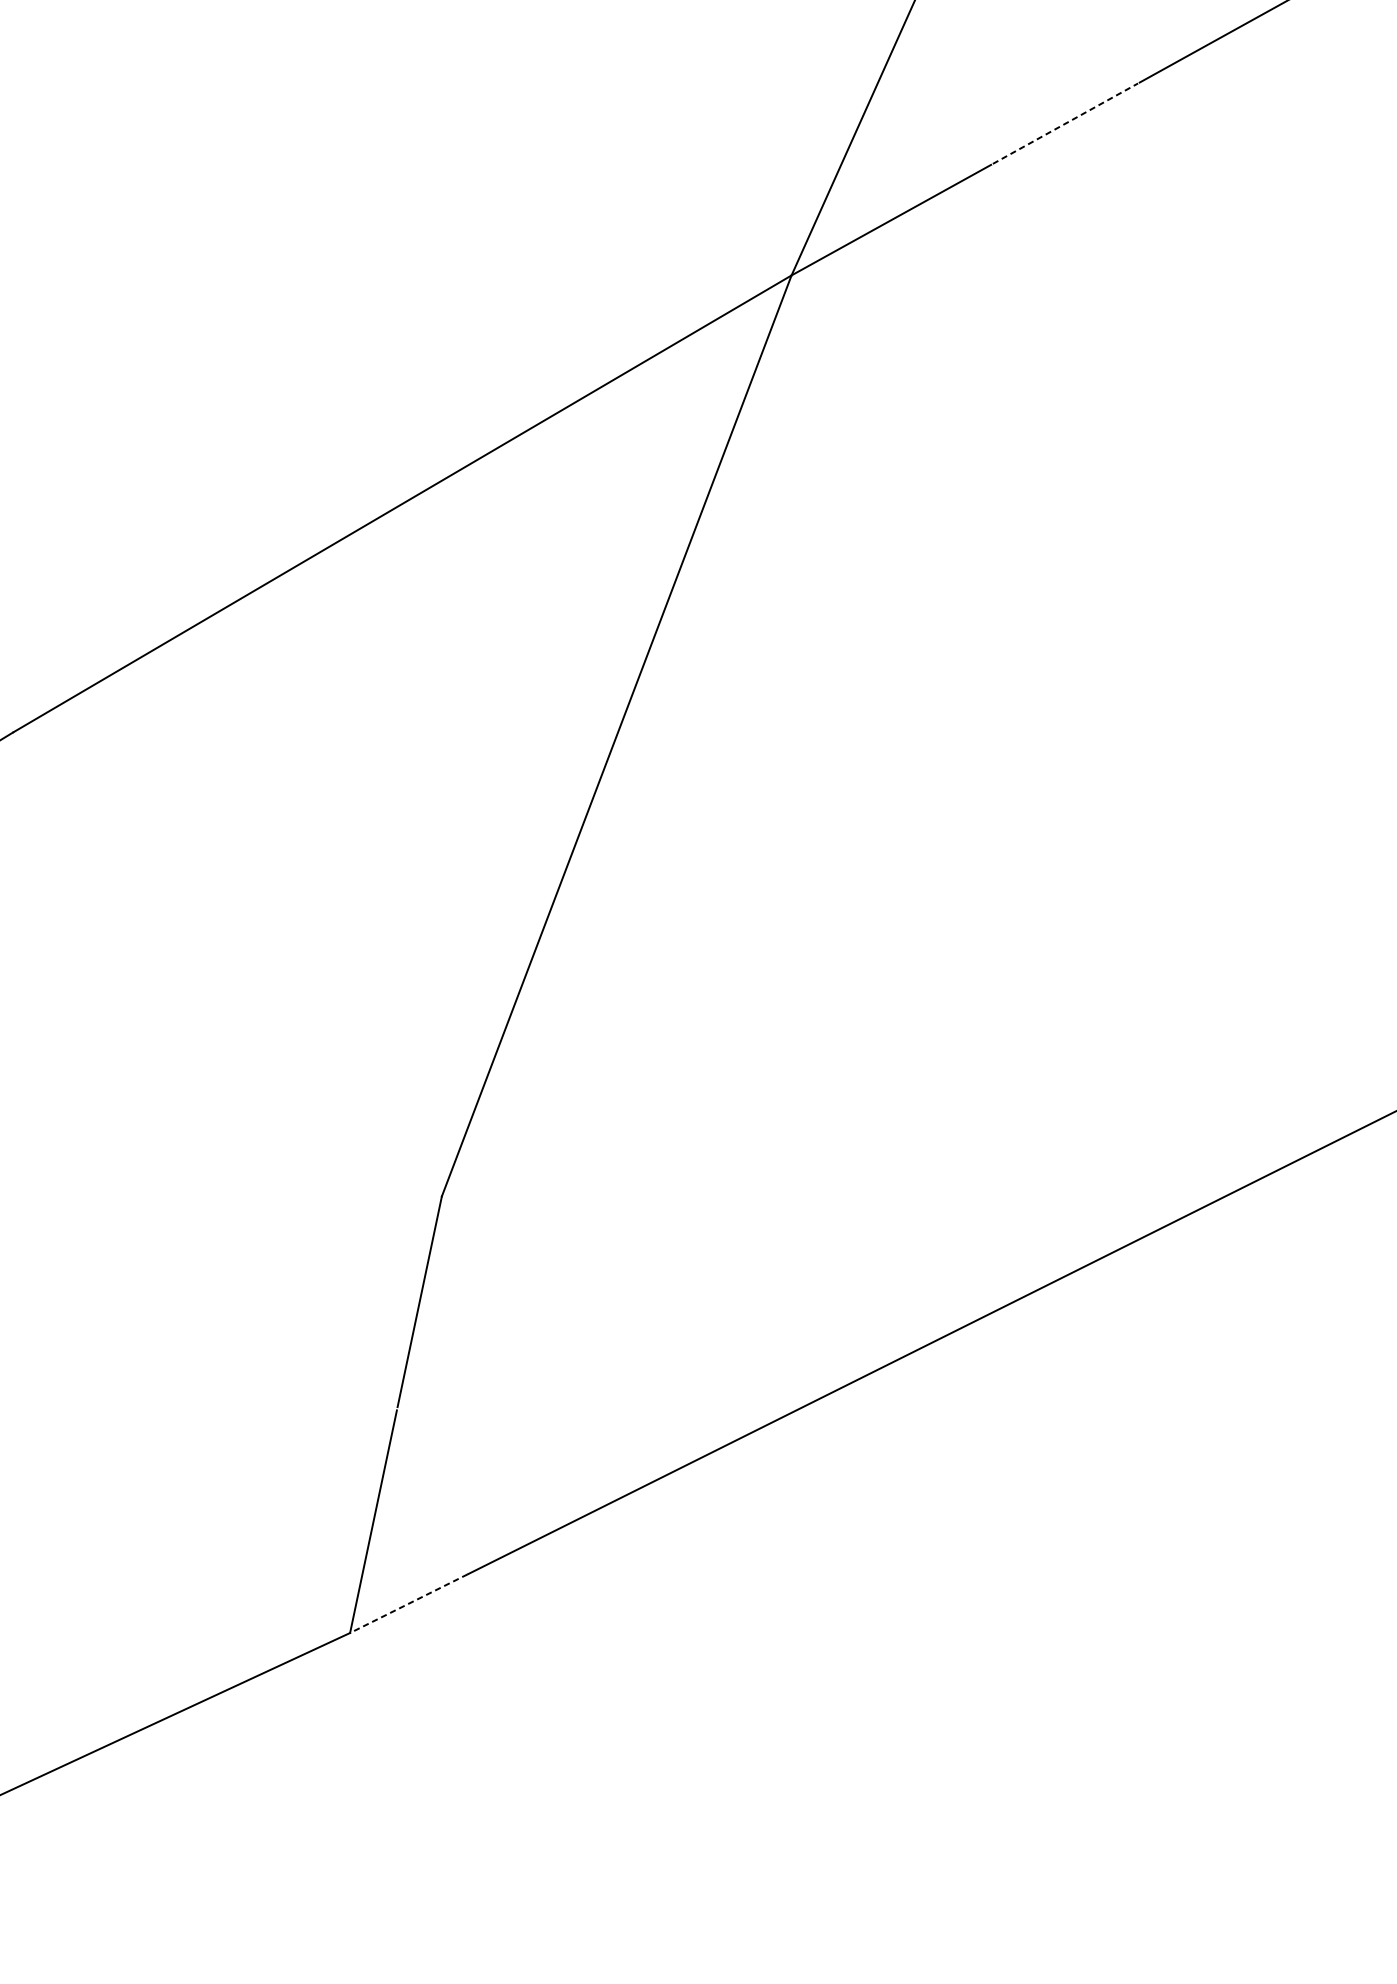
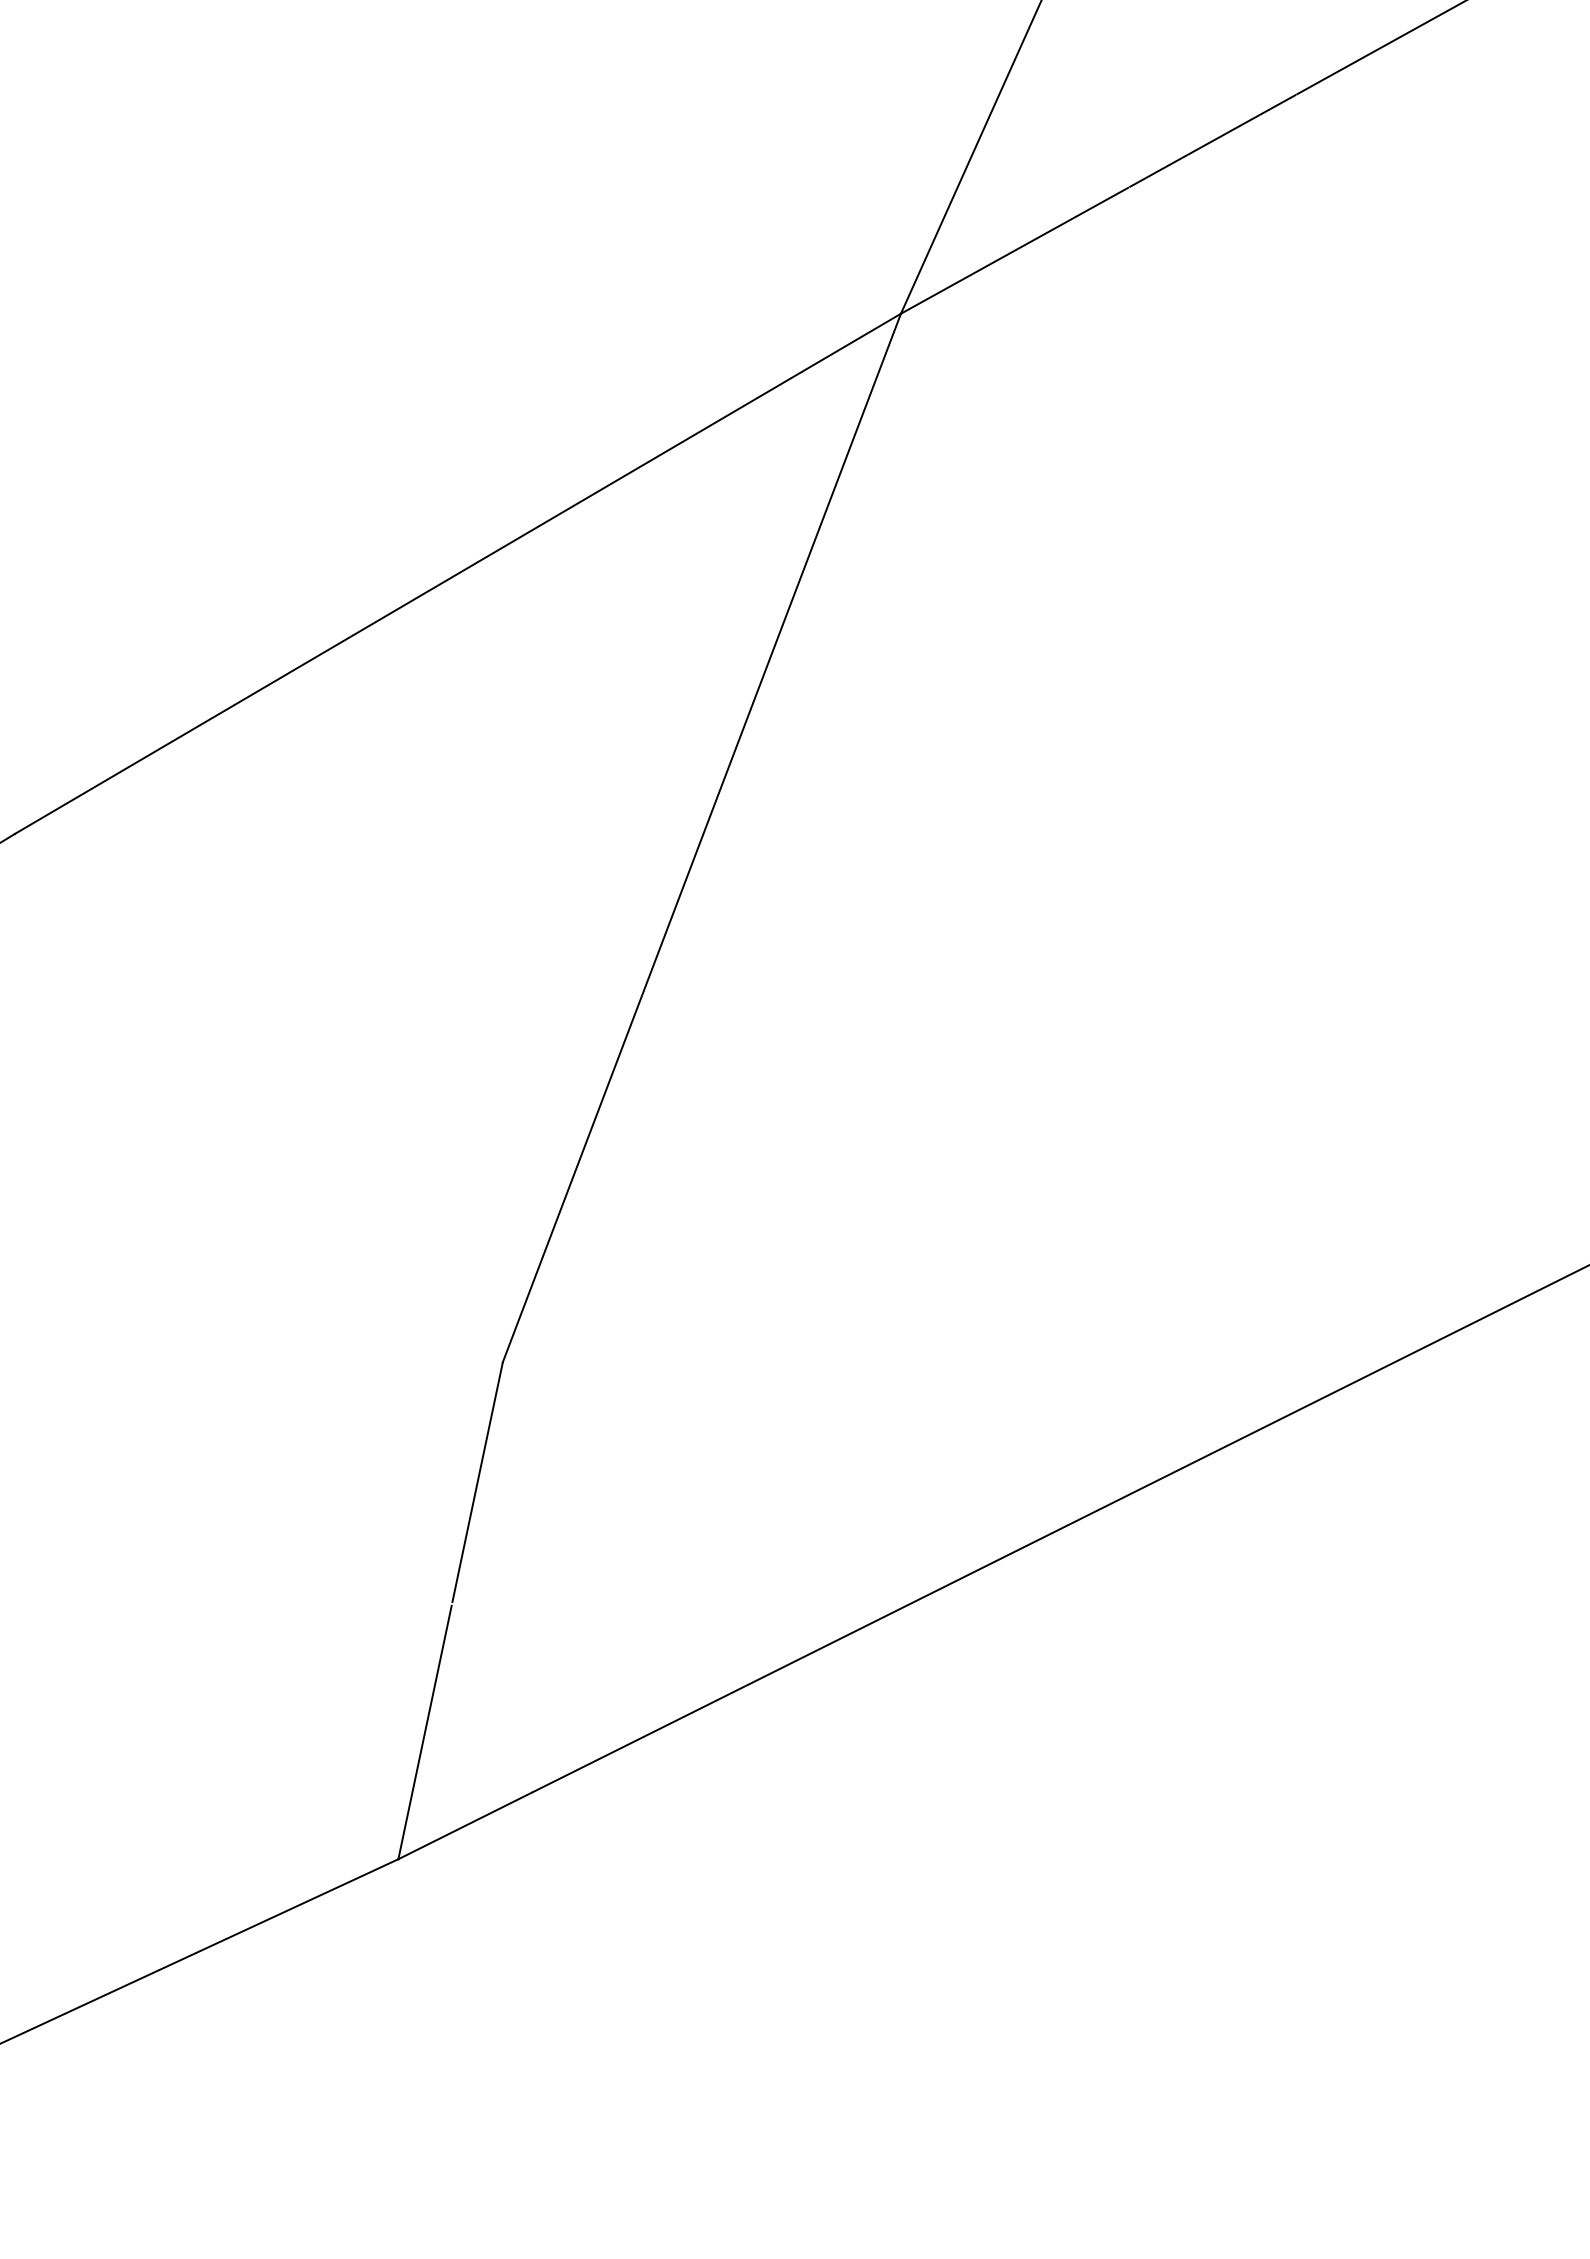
line: (1066, 123) -> (1213, 140), dashed -> solid
line: (409, 1603) -> (465, 1825), dashed -> solid

